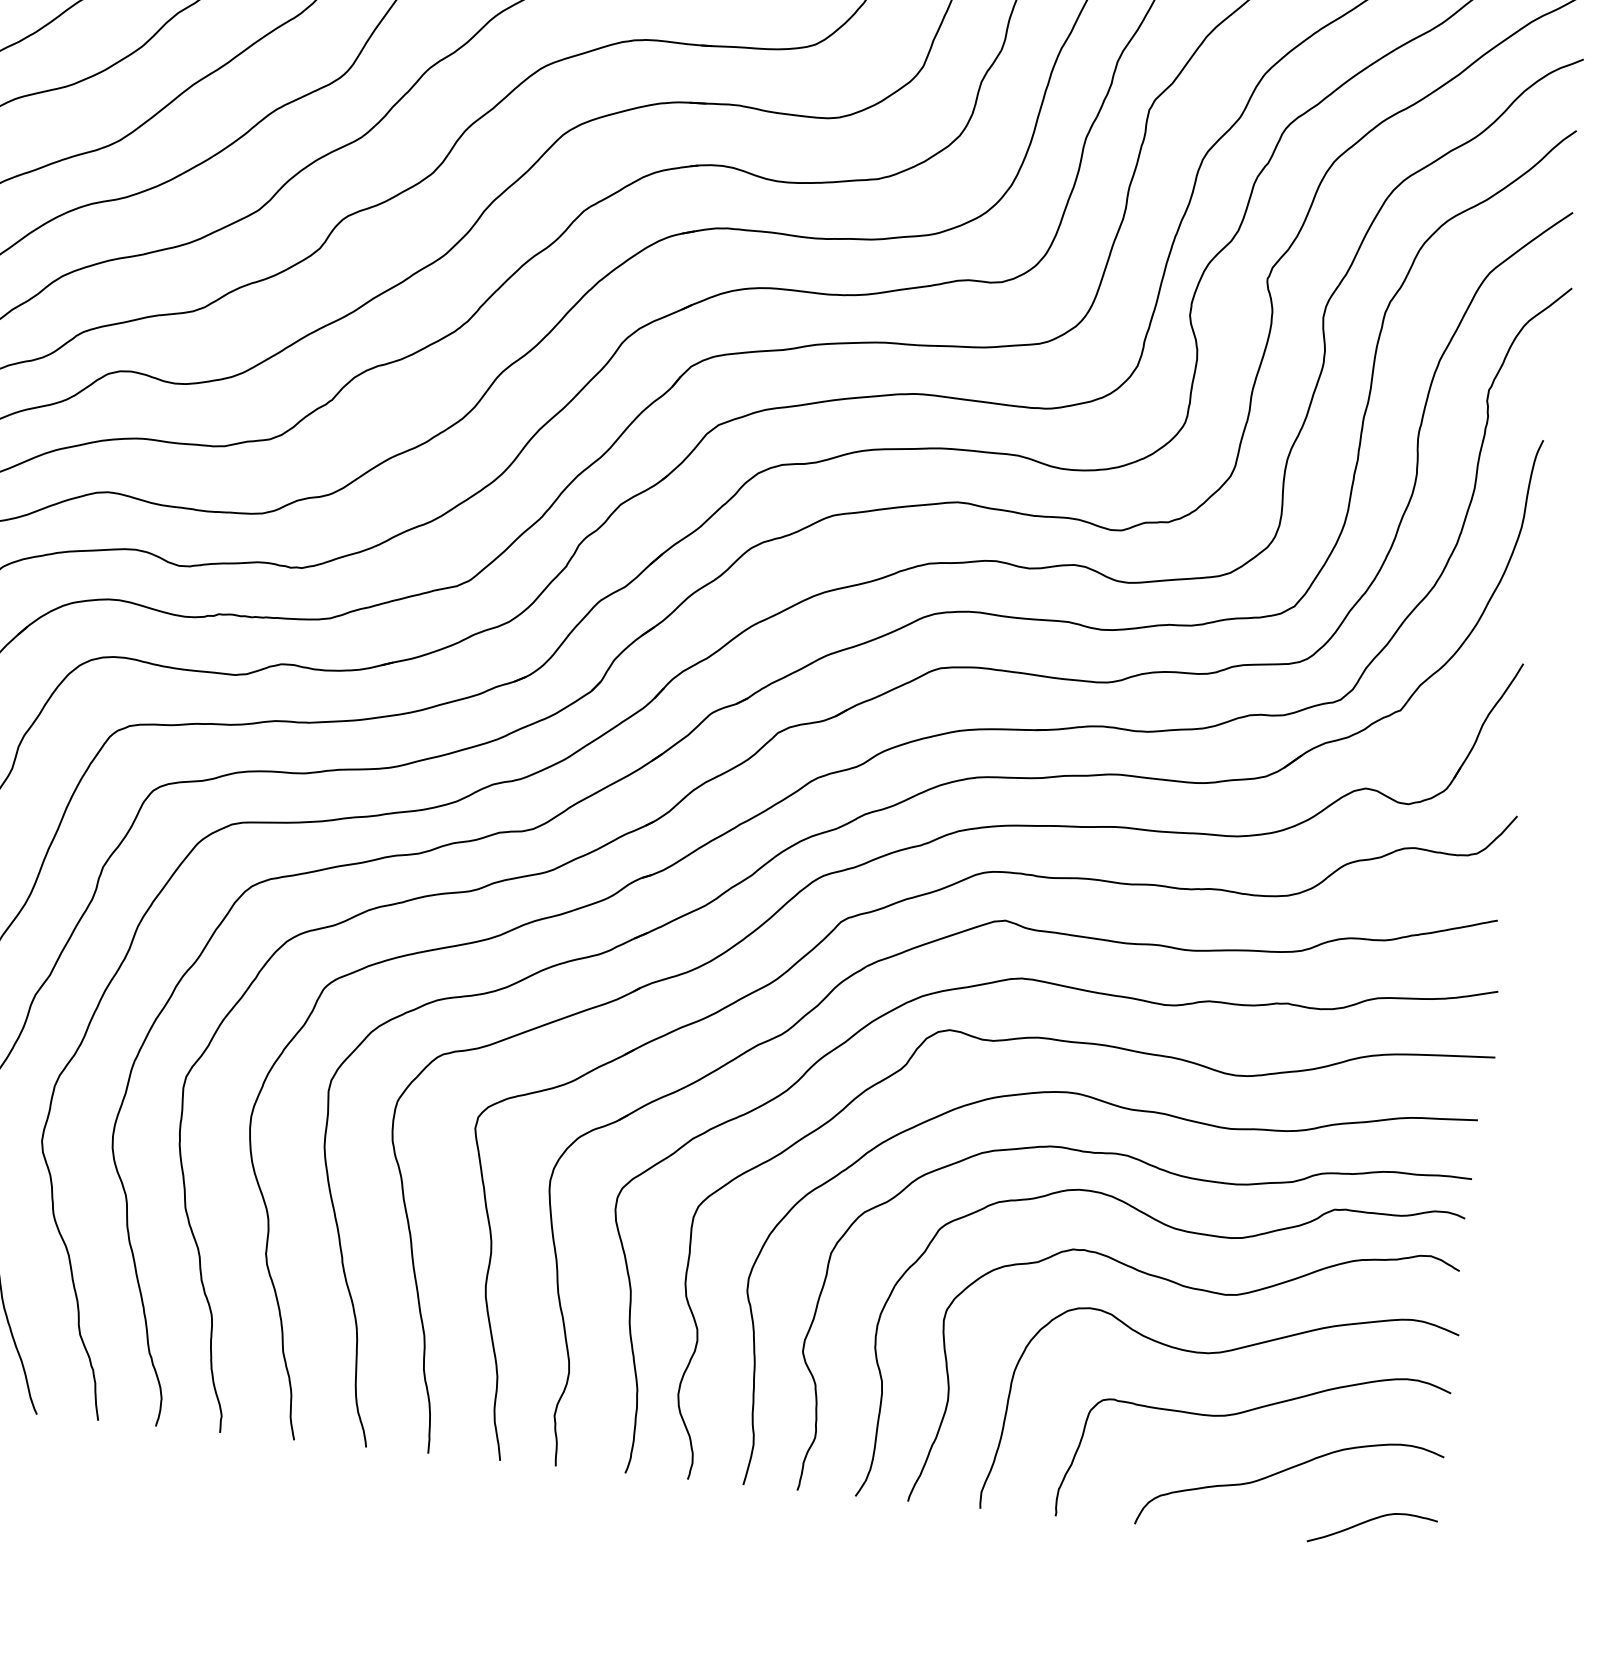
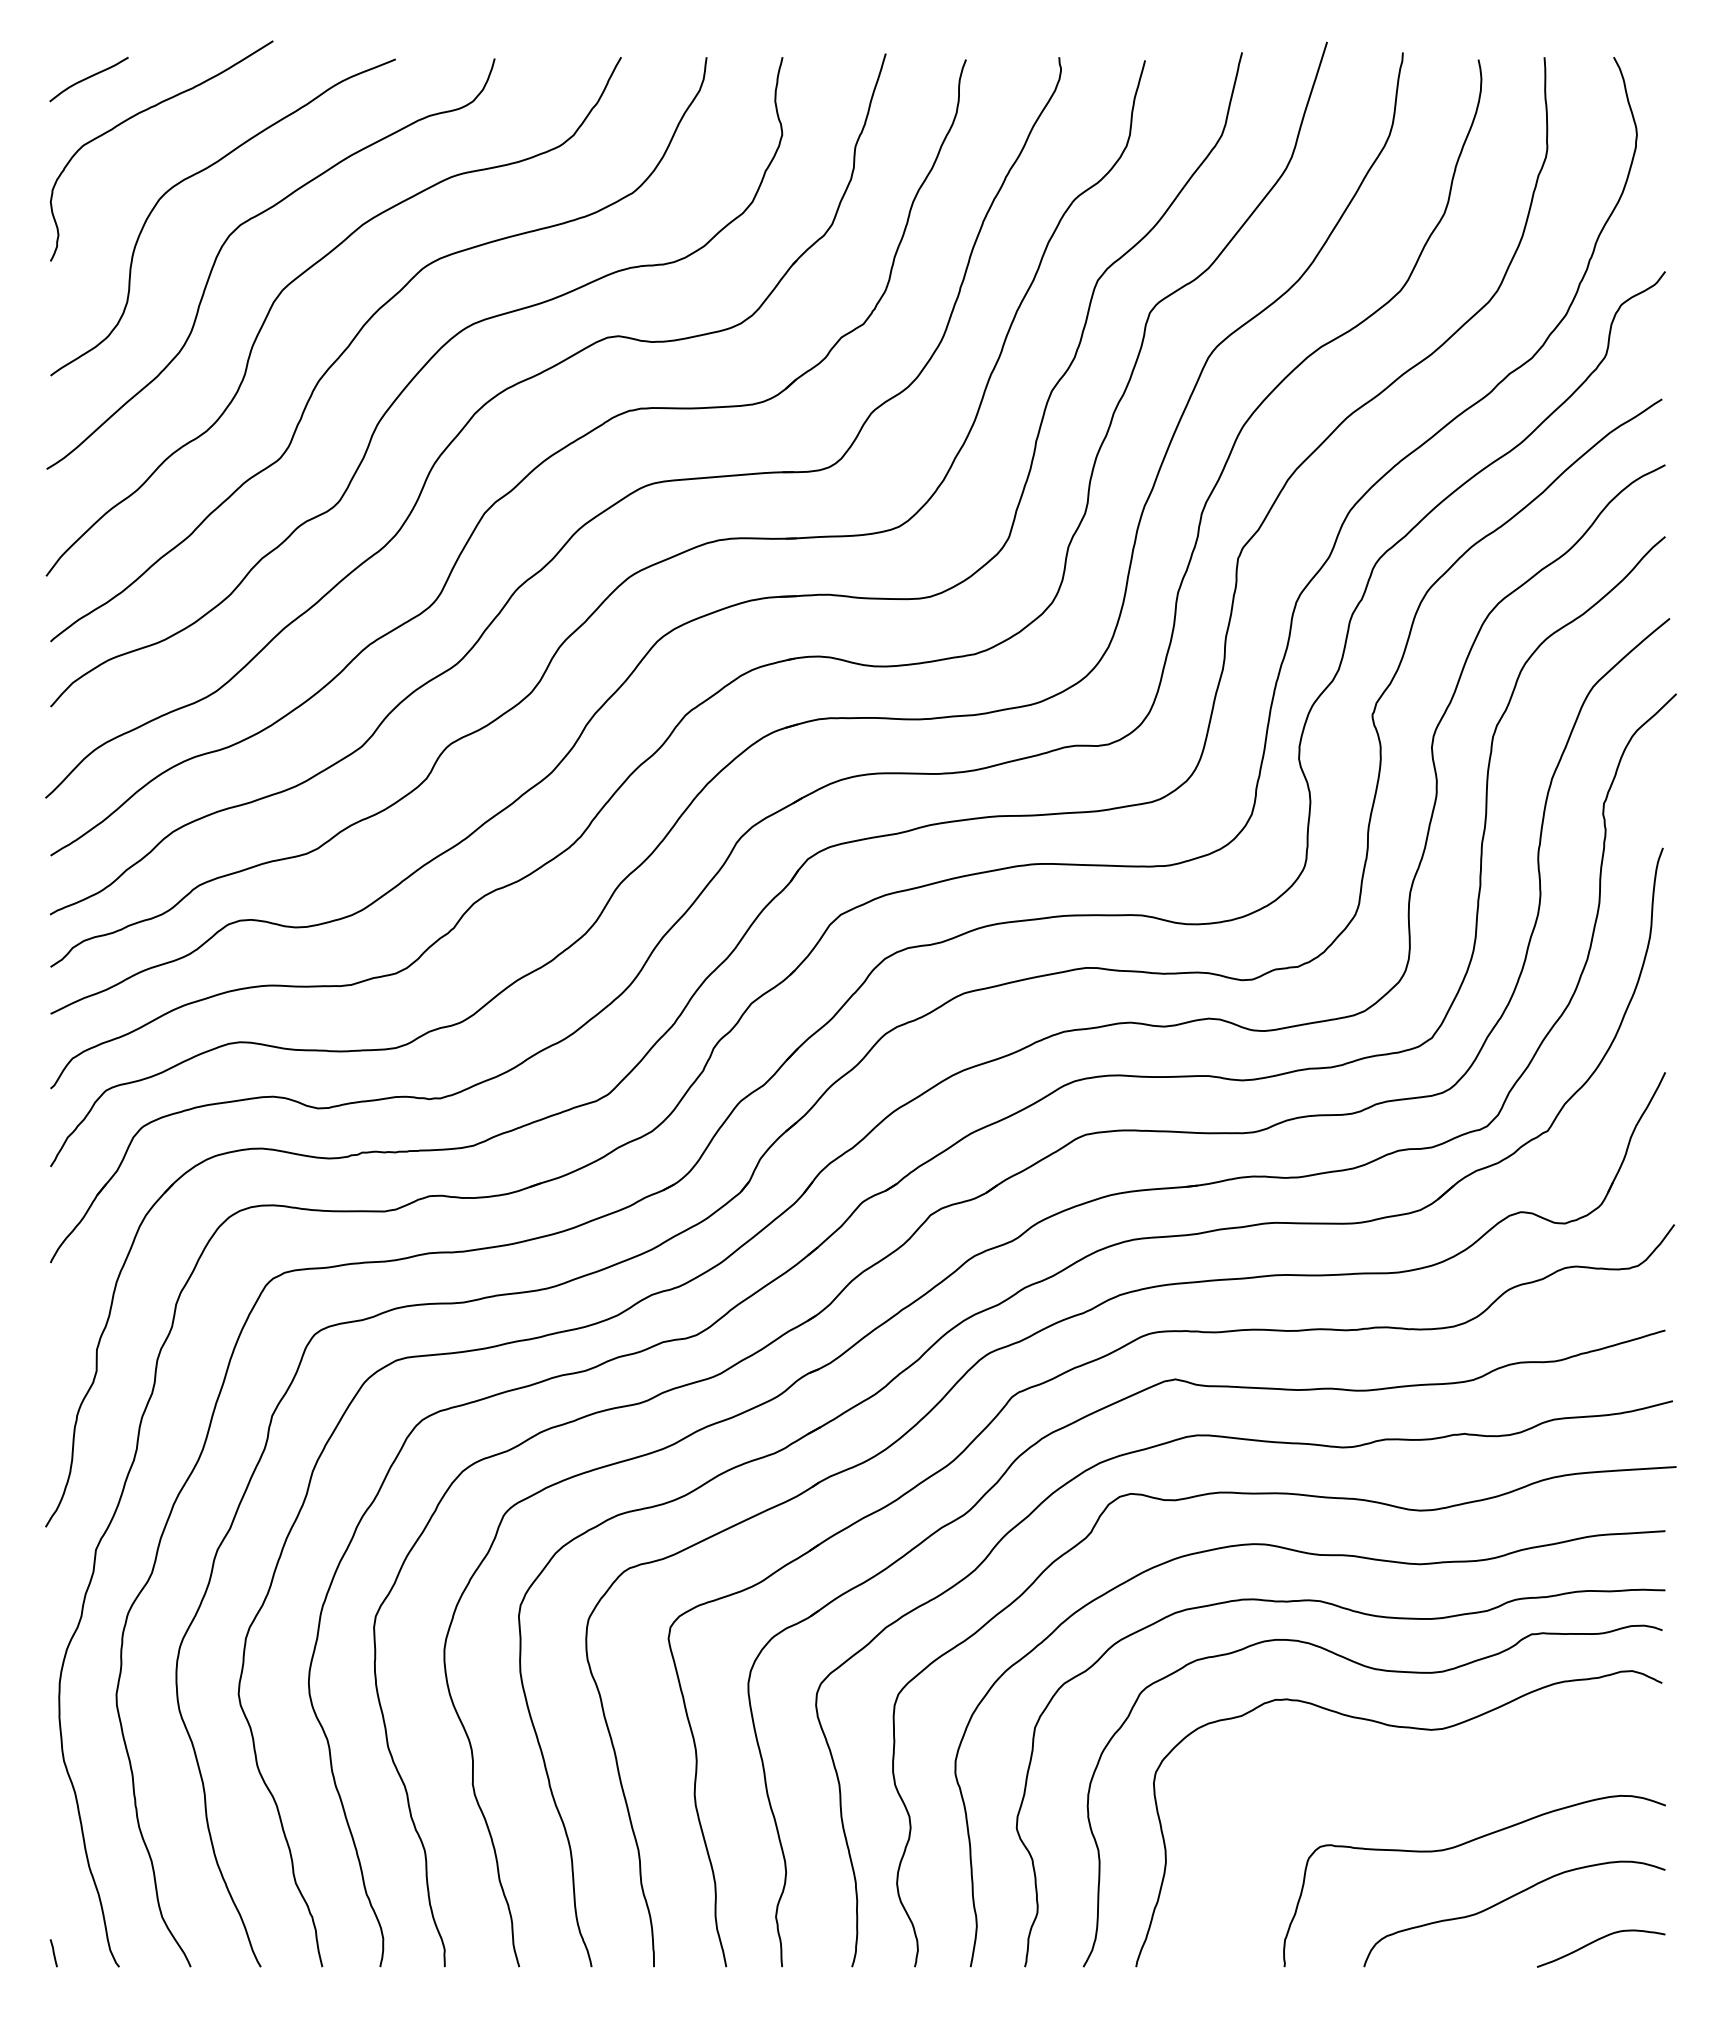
curve: (1217, 1353) -> (1429, 1789), removed

